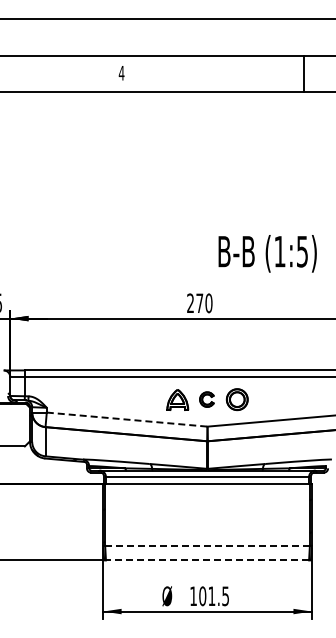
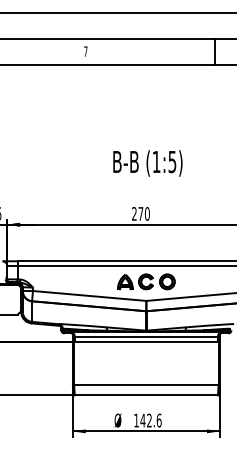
text: (121, 73) -> (85, 51), 4 -> 7
text: (267, 253) -> (147, 163), moved
part: (206, 399) -> (145, 281), size x1.43
line: (127, 419) -> (89, 295), dashed -> solid
line: (207, 545) -> (146, 384), dashed -> solid
line: (207, 560) -> (146, 395), dashed -> solid
text: (213, 596) -> (150, 420), 101.5 -> 142.6

